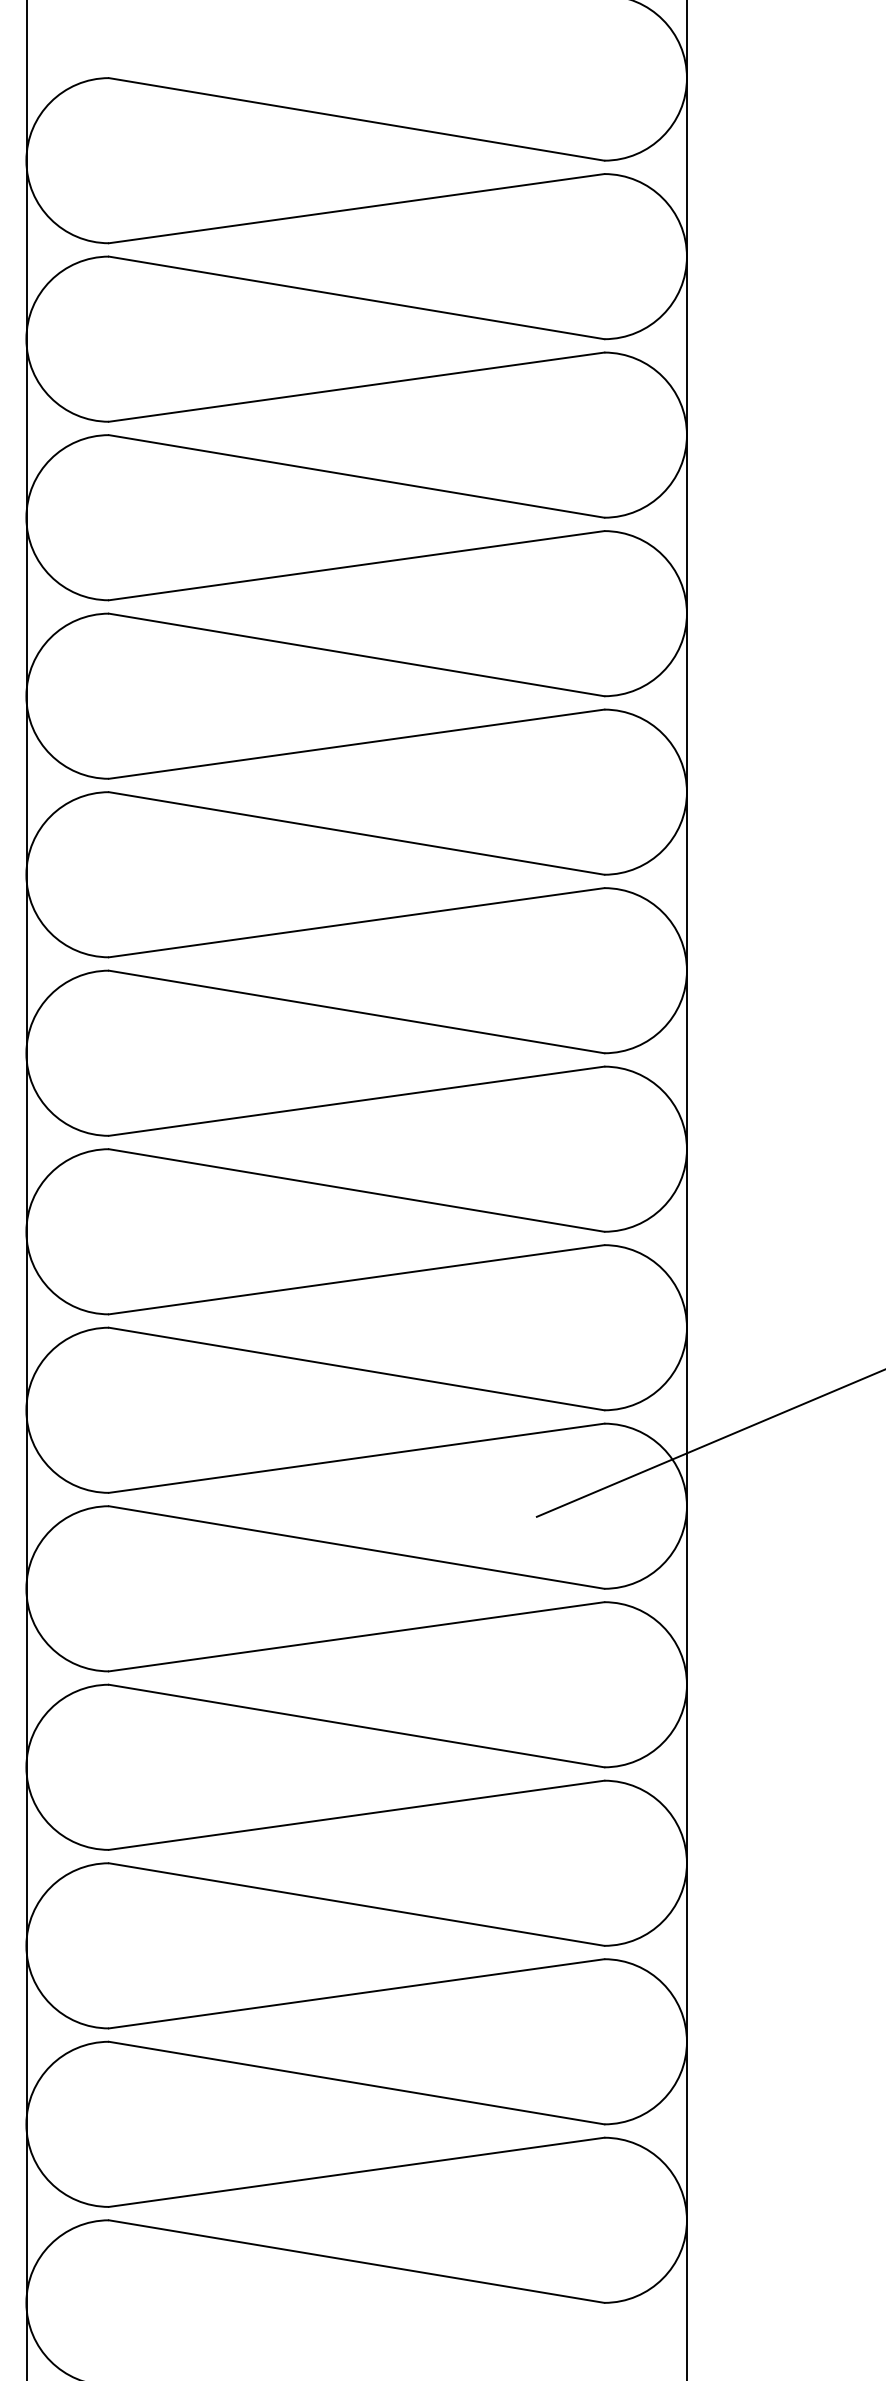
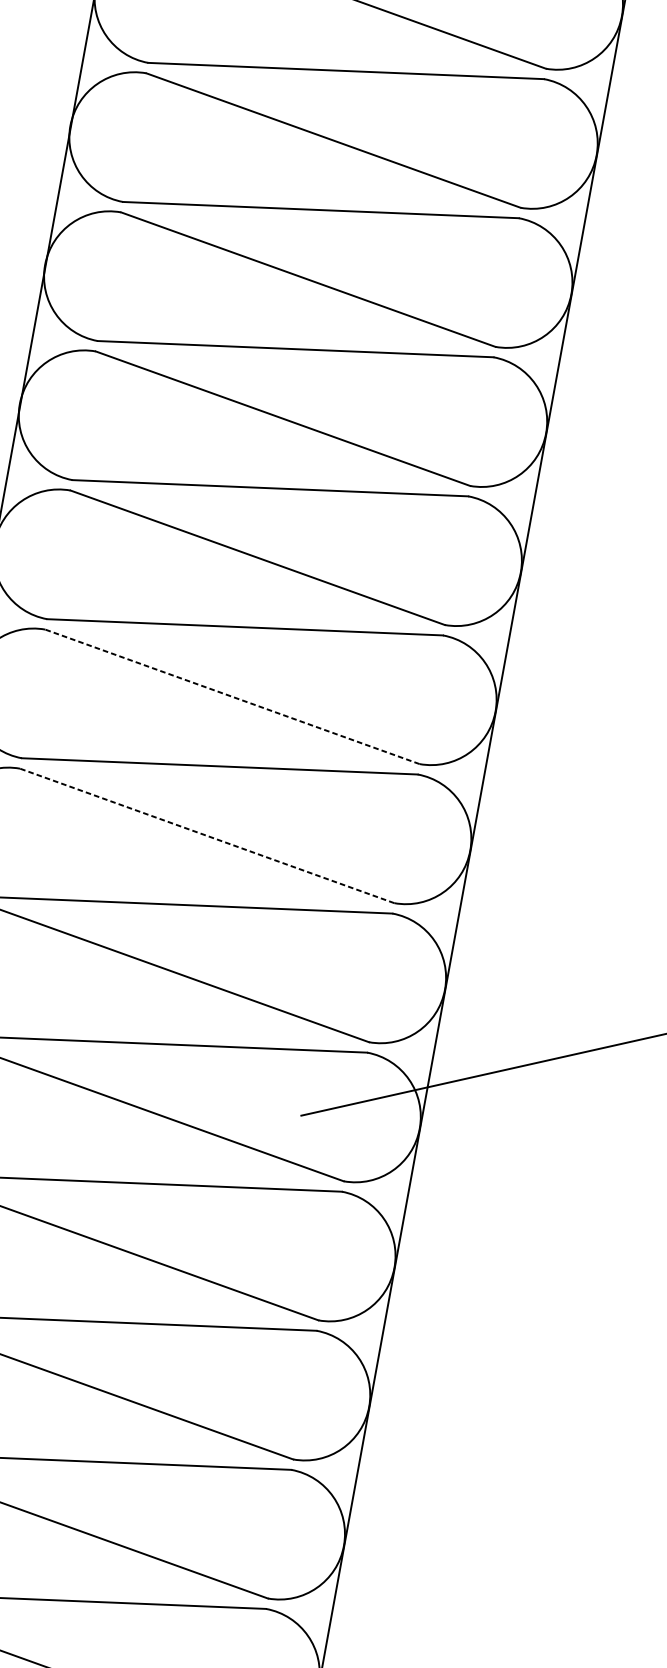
line: (356, 1011) -> (232, 696), solid -> dashed
line: (356, 1190) -> (207, 835), solid -> dashed

